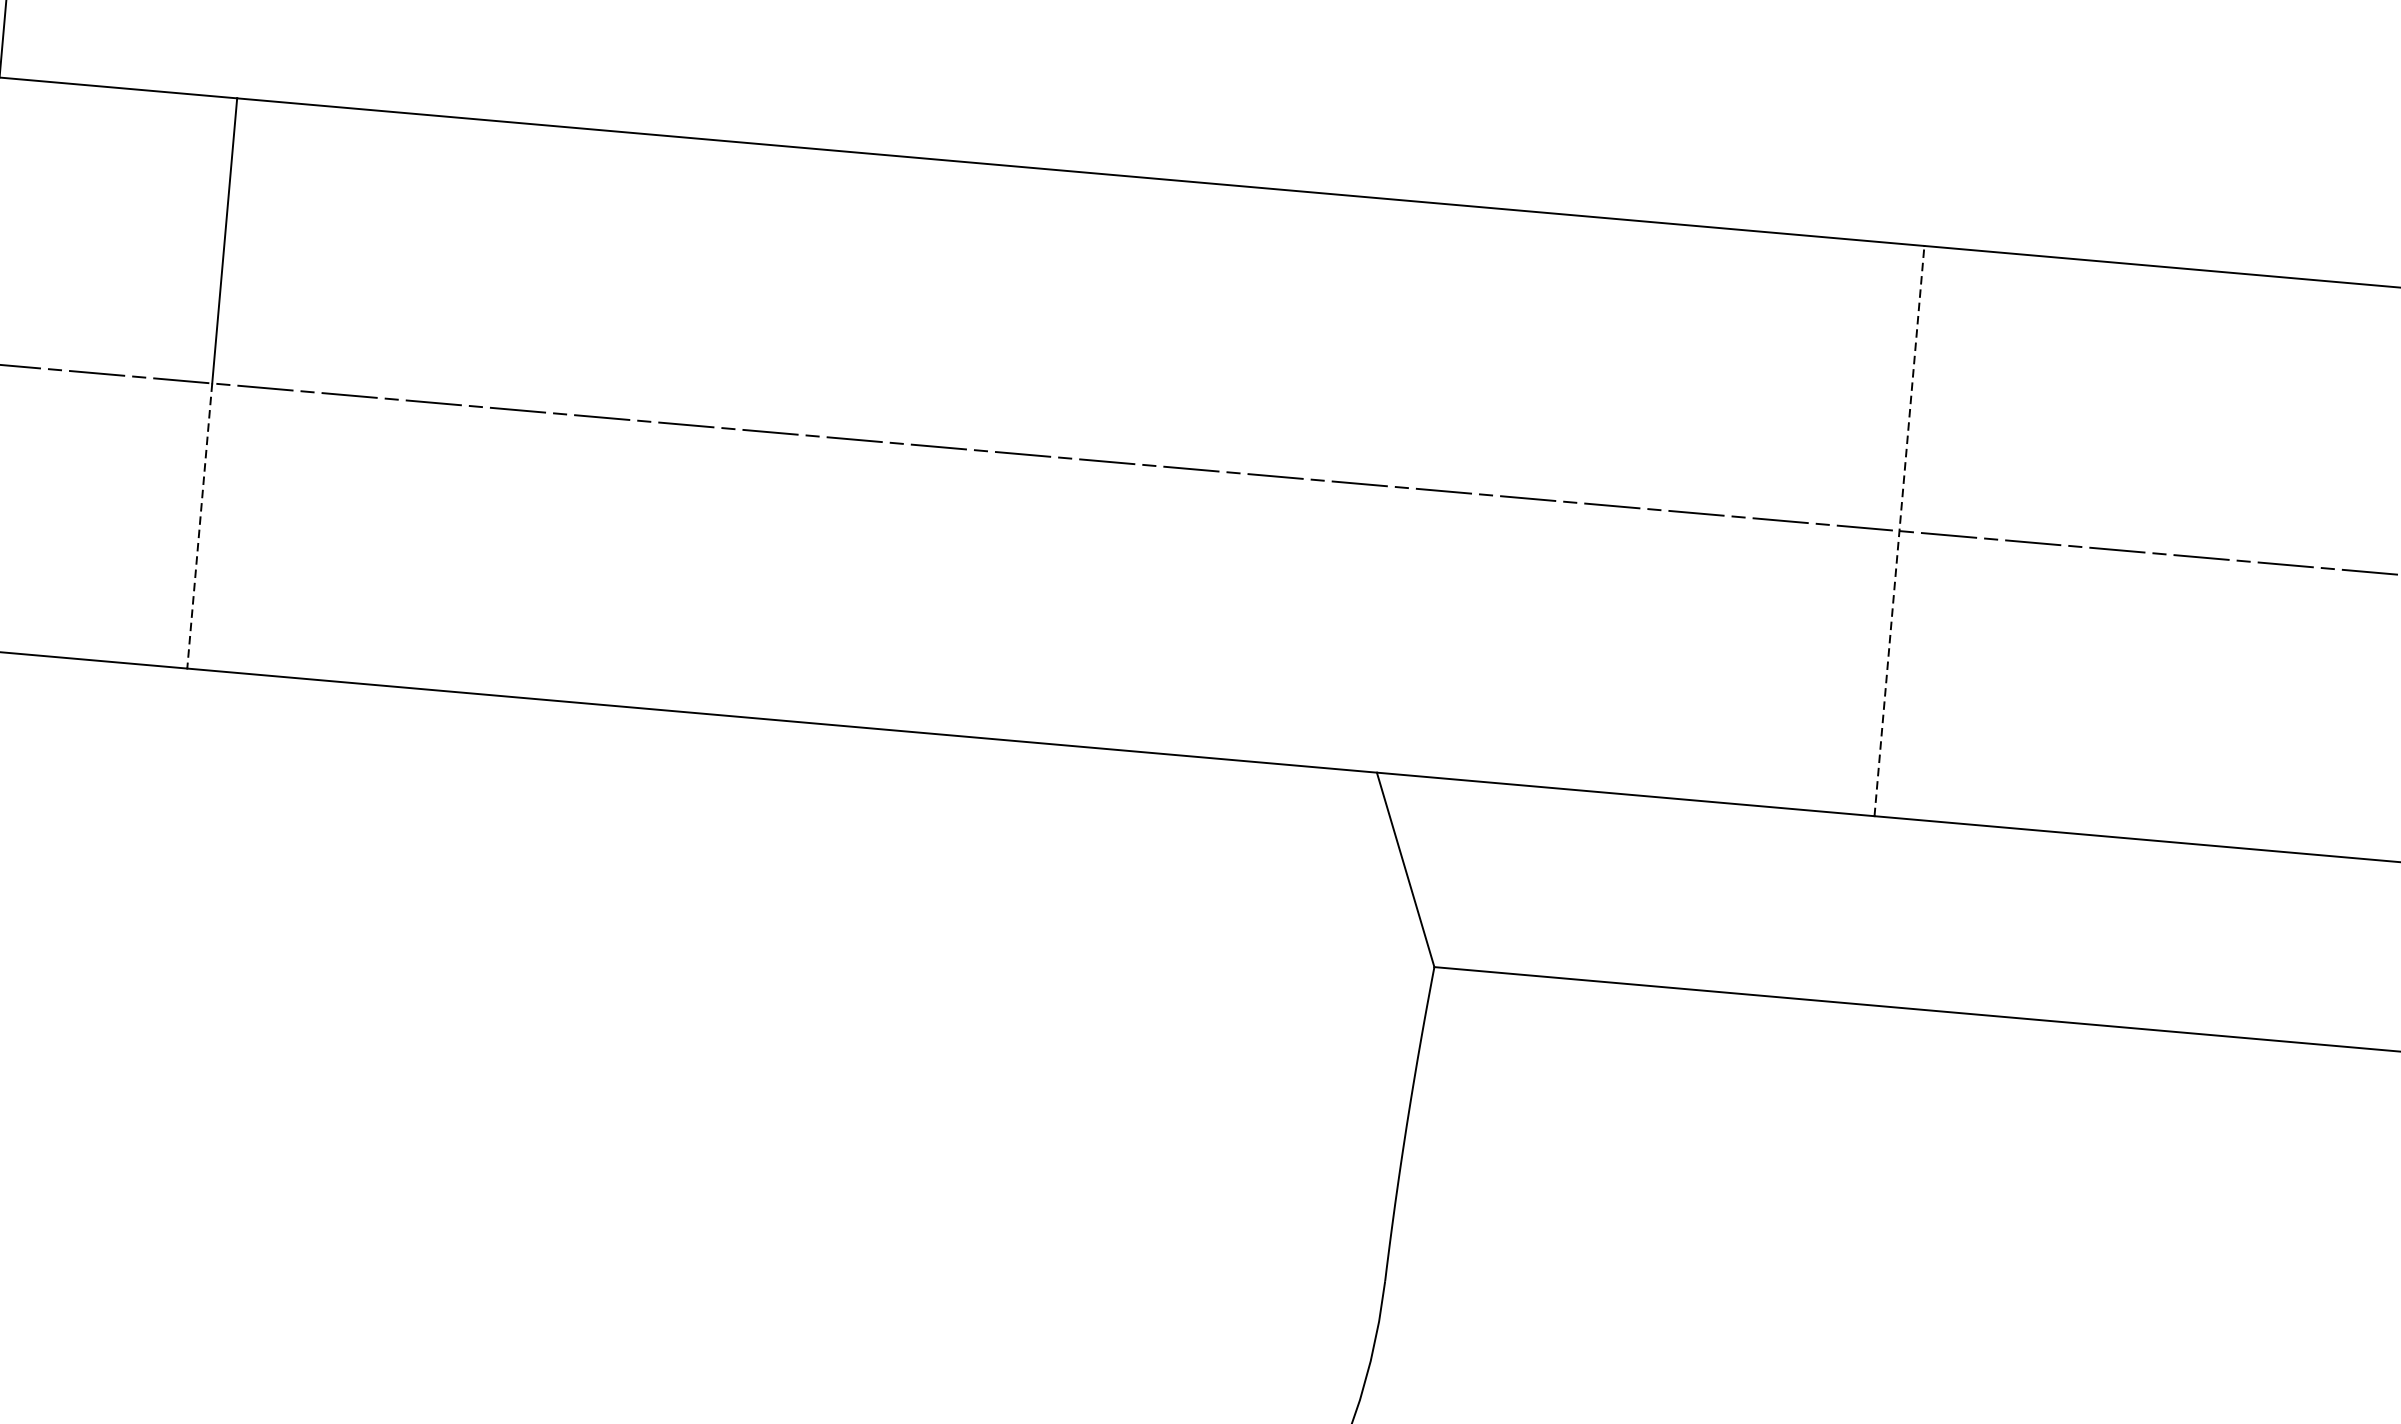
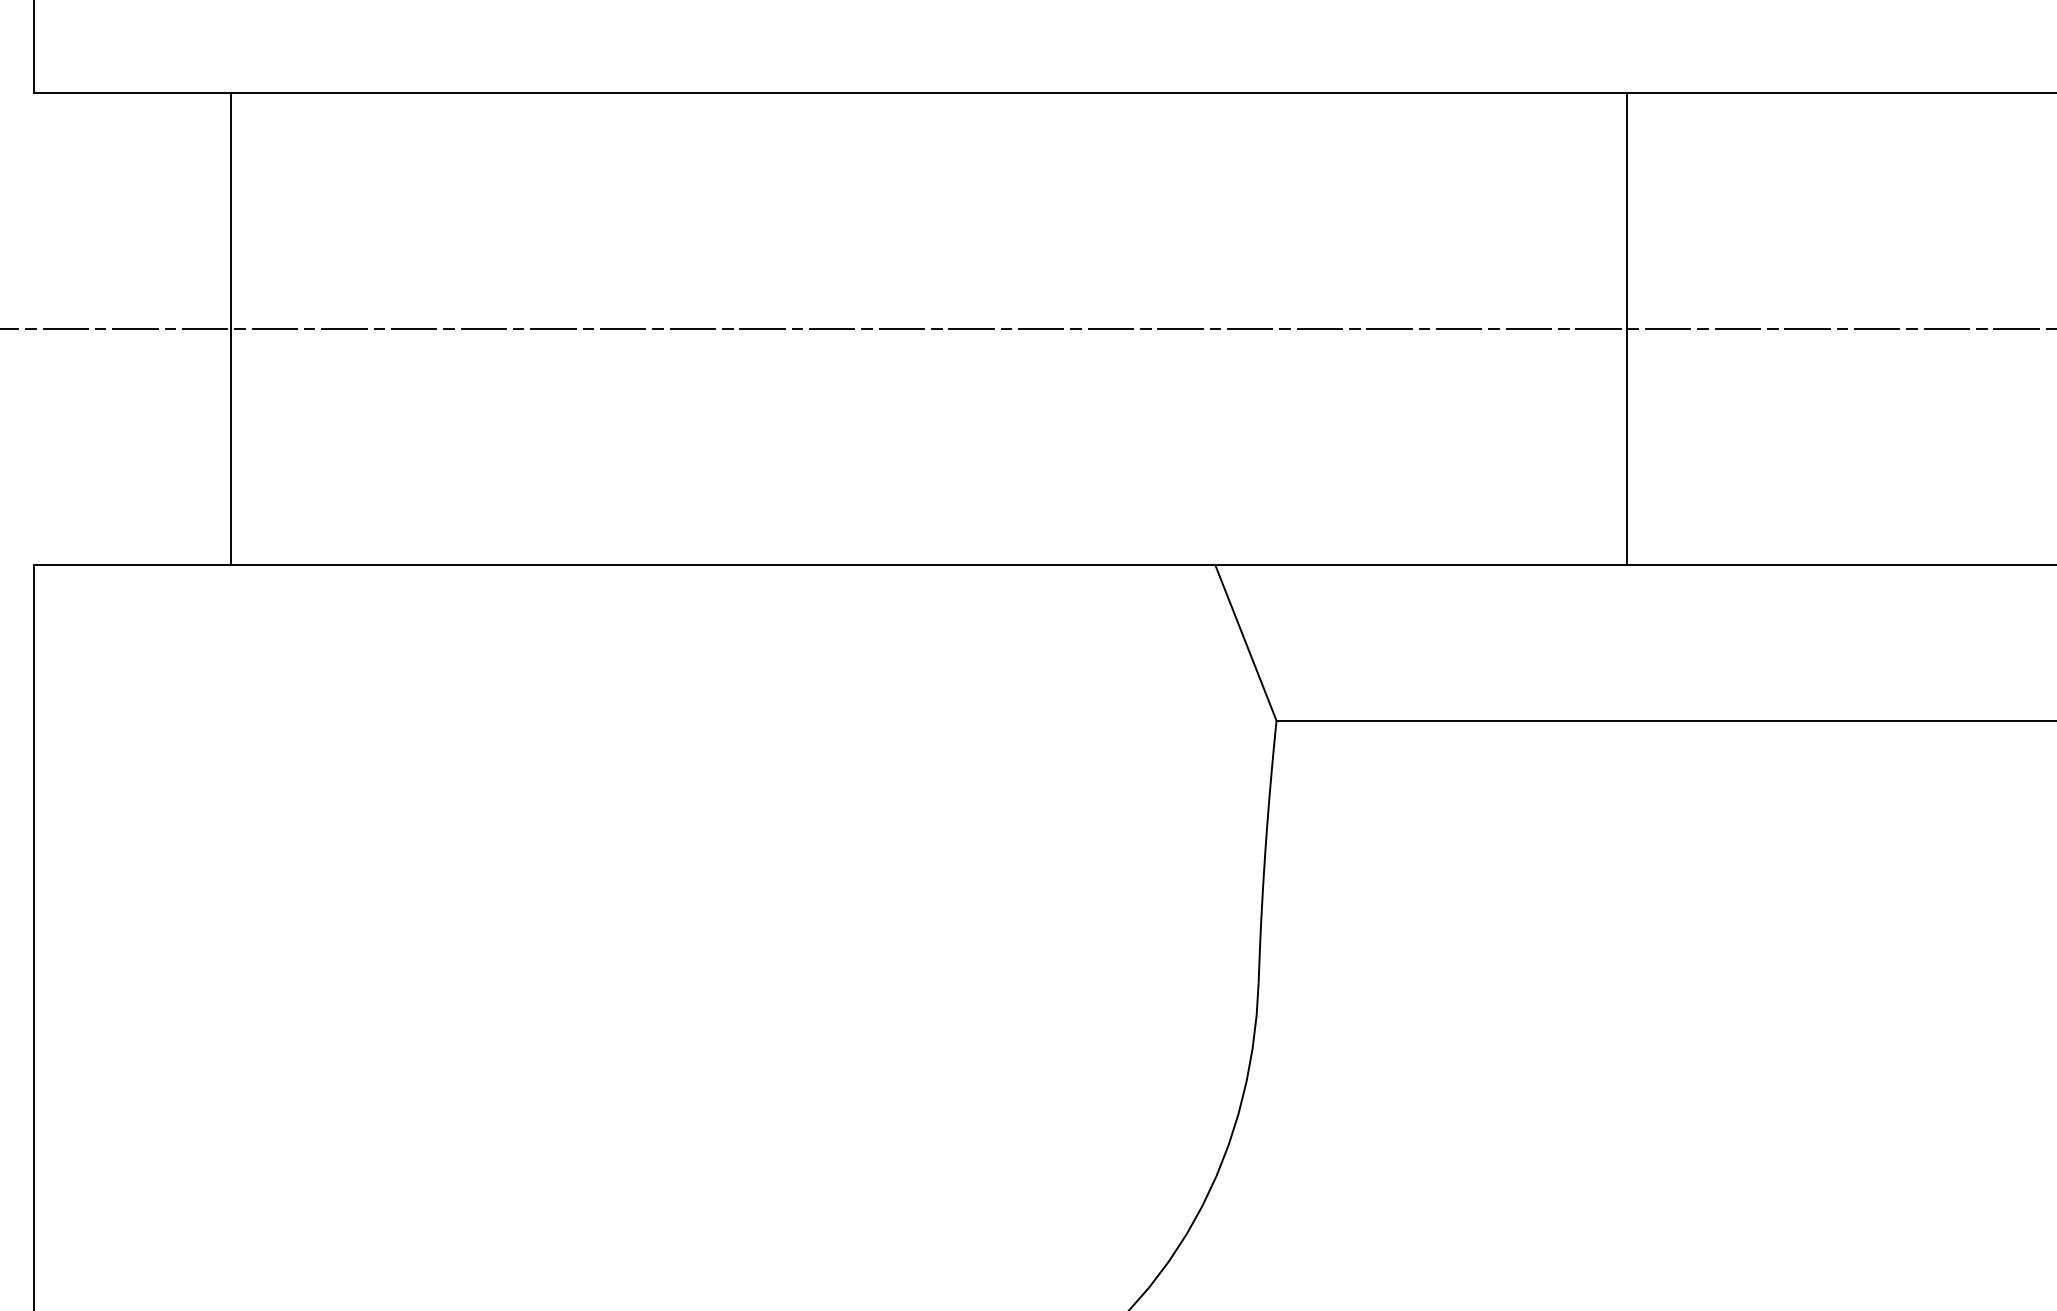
line: (199, 526) -> (230, 447), dashed -> solid
line: (1899, 531) -> (1627, 329), dashed -> solid

